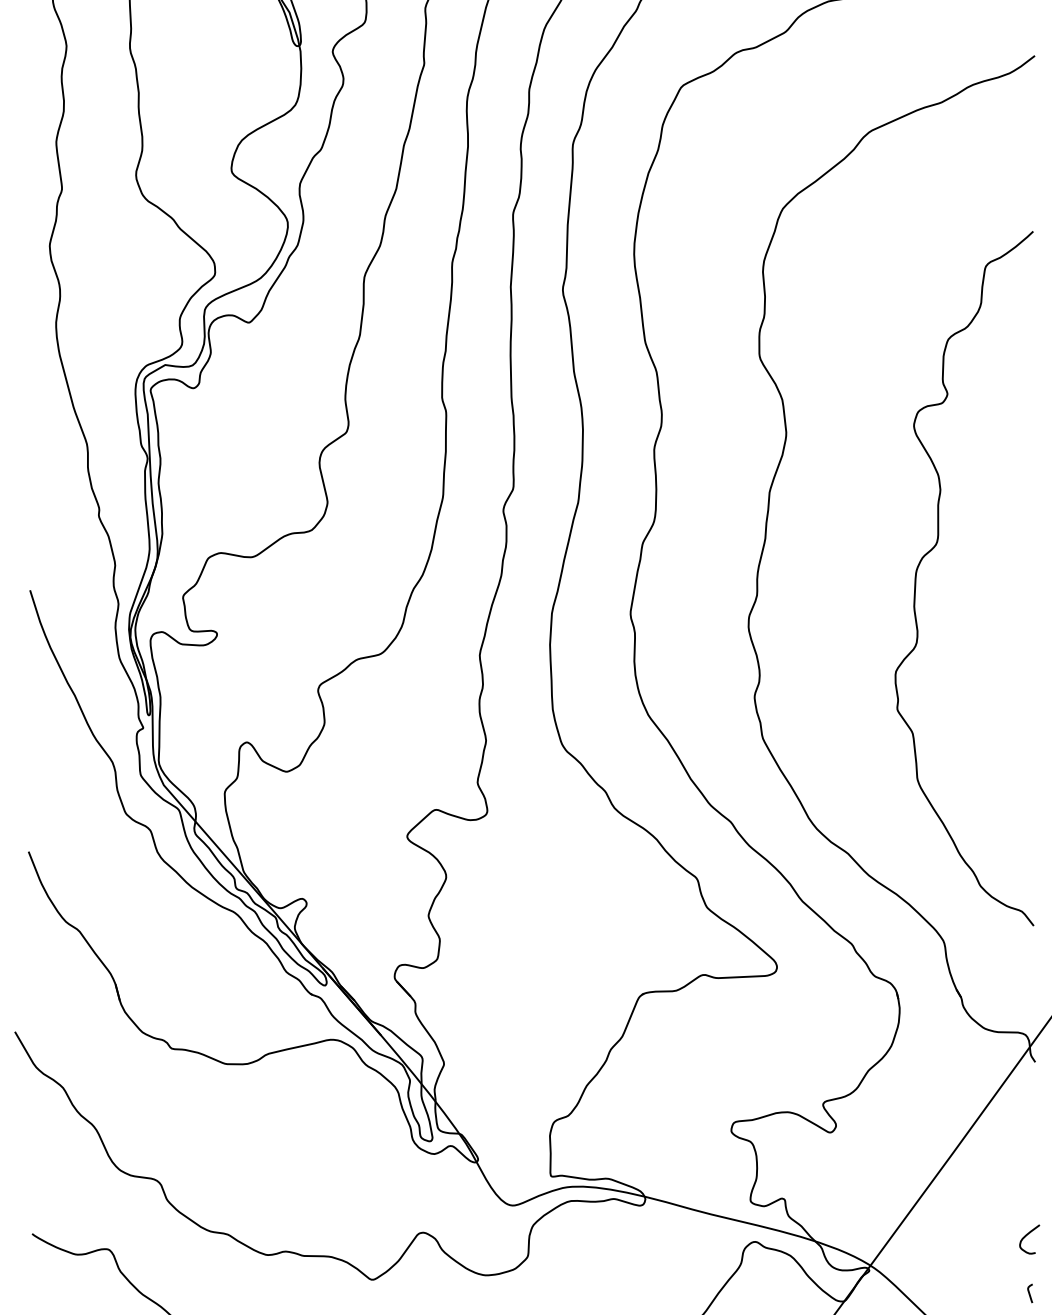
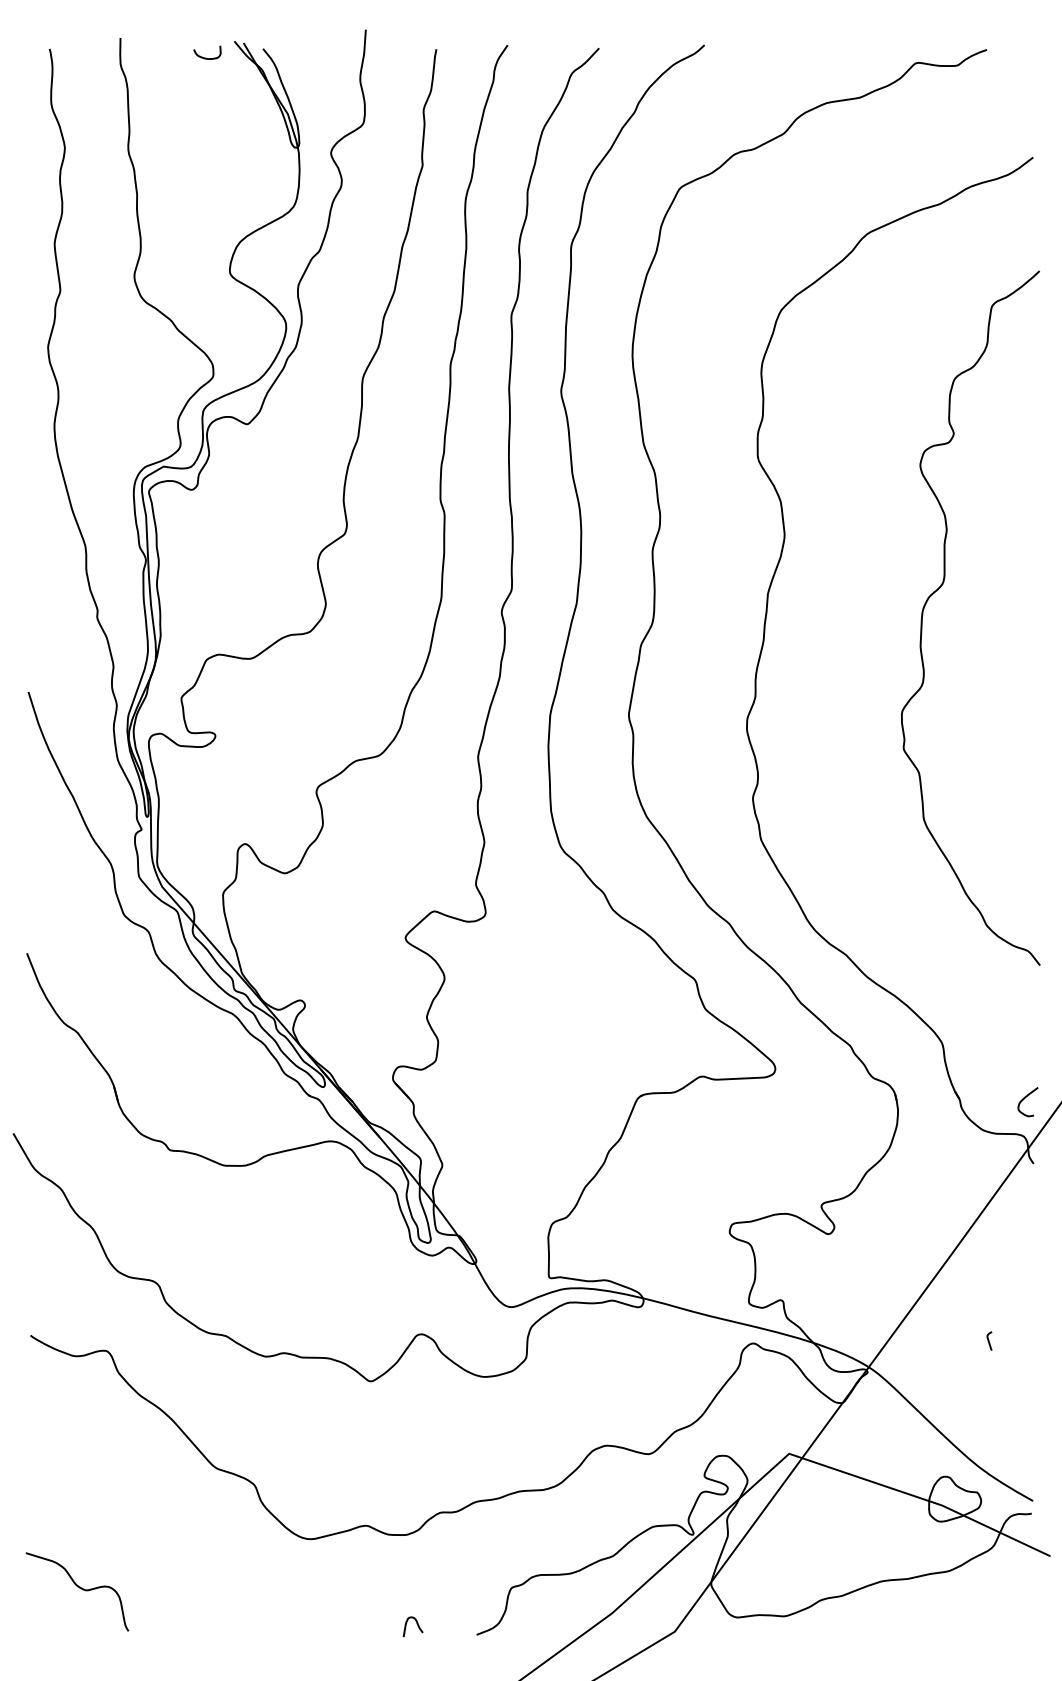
curve: (935, 547) -> (941, 587), moved
curve: (1026, 1236) -> (1024, 1099), moved
curve: (1030, 1292) -> (989, 1340), moved

